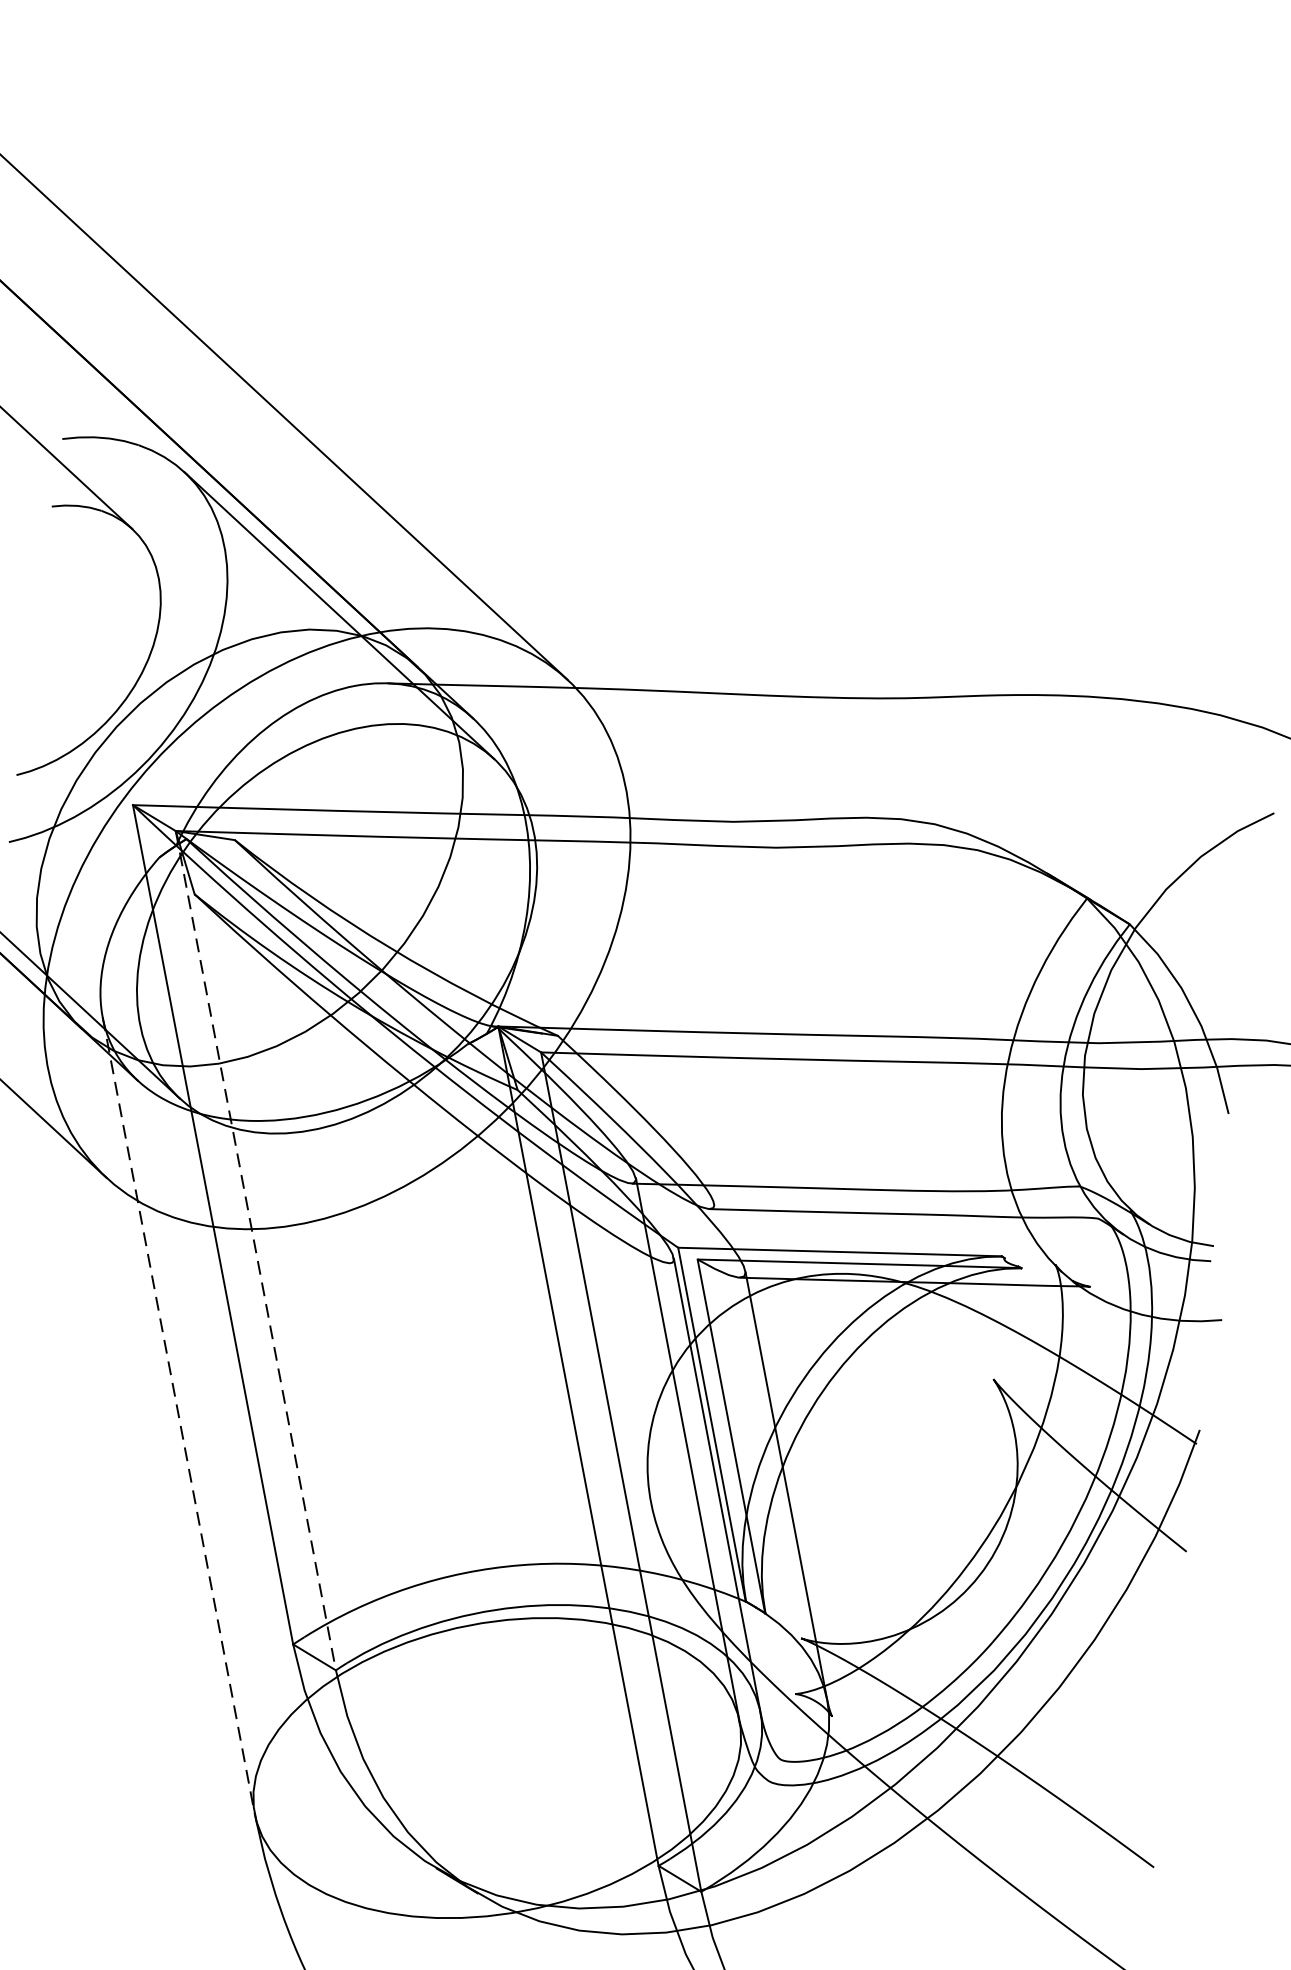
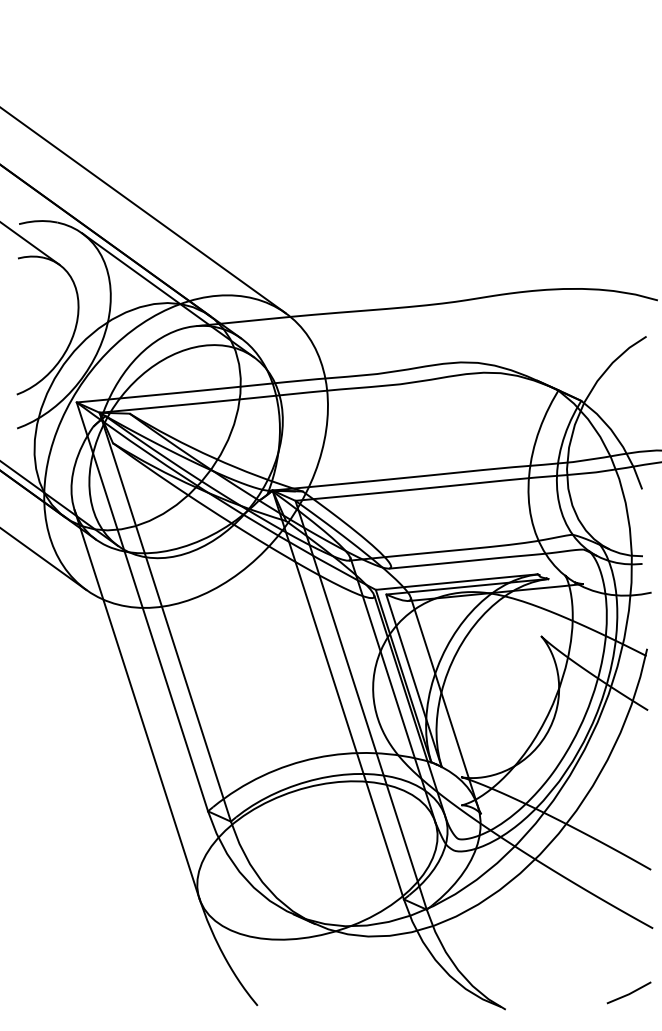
line: (256, 1251) -> (165, 617), dashed -> solid
line: (177, 1416) -> (136, 704), dashed -> solid

